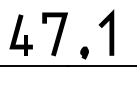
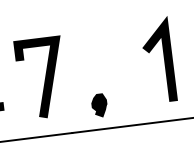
line: (109, 32) -> (164, 59), moved

